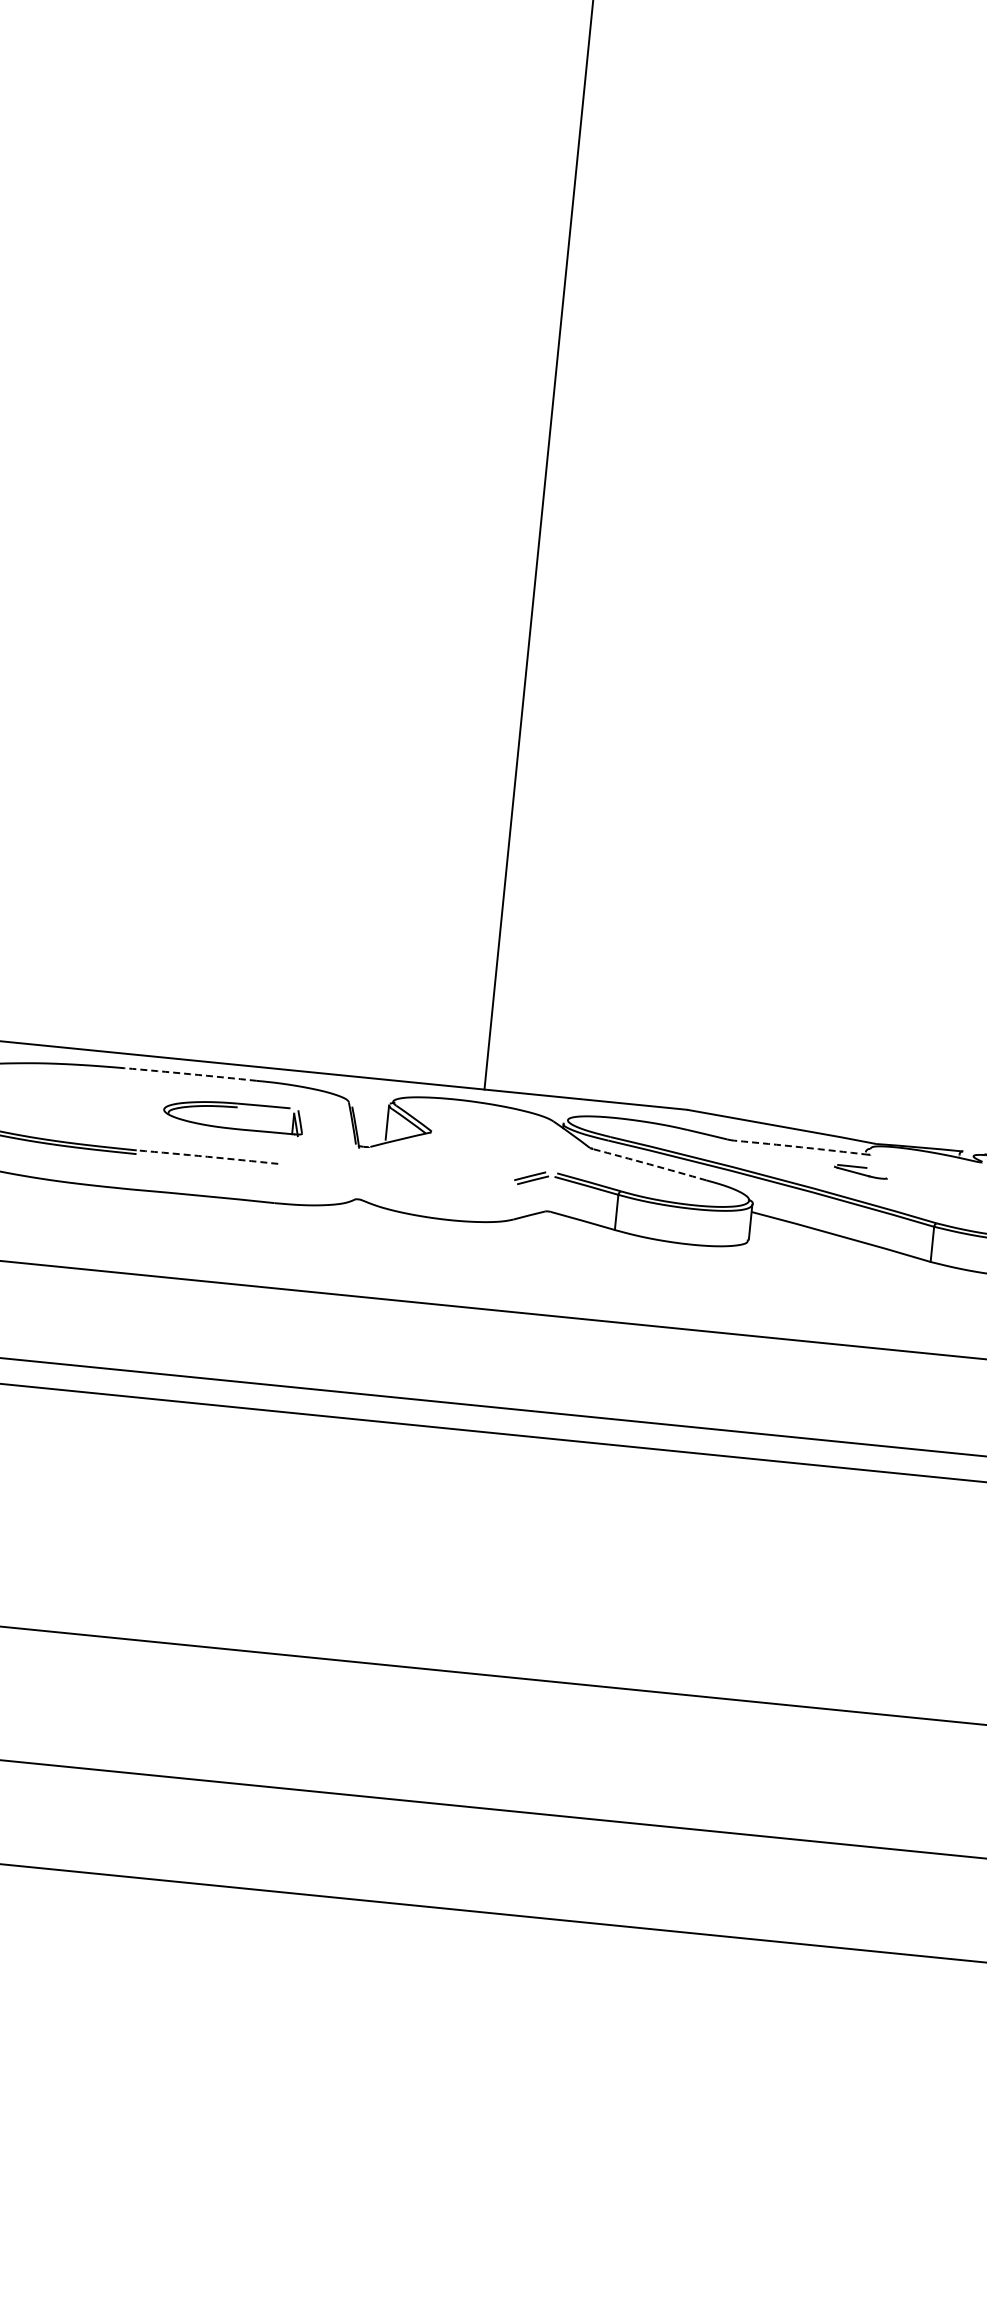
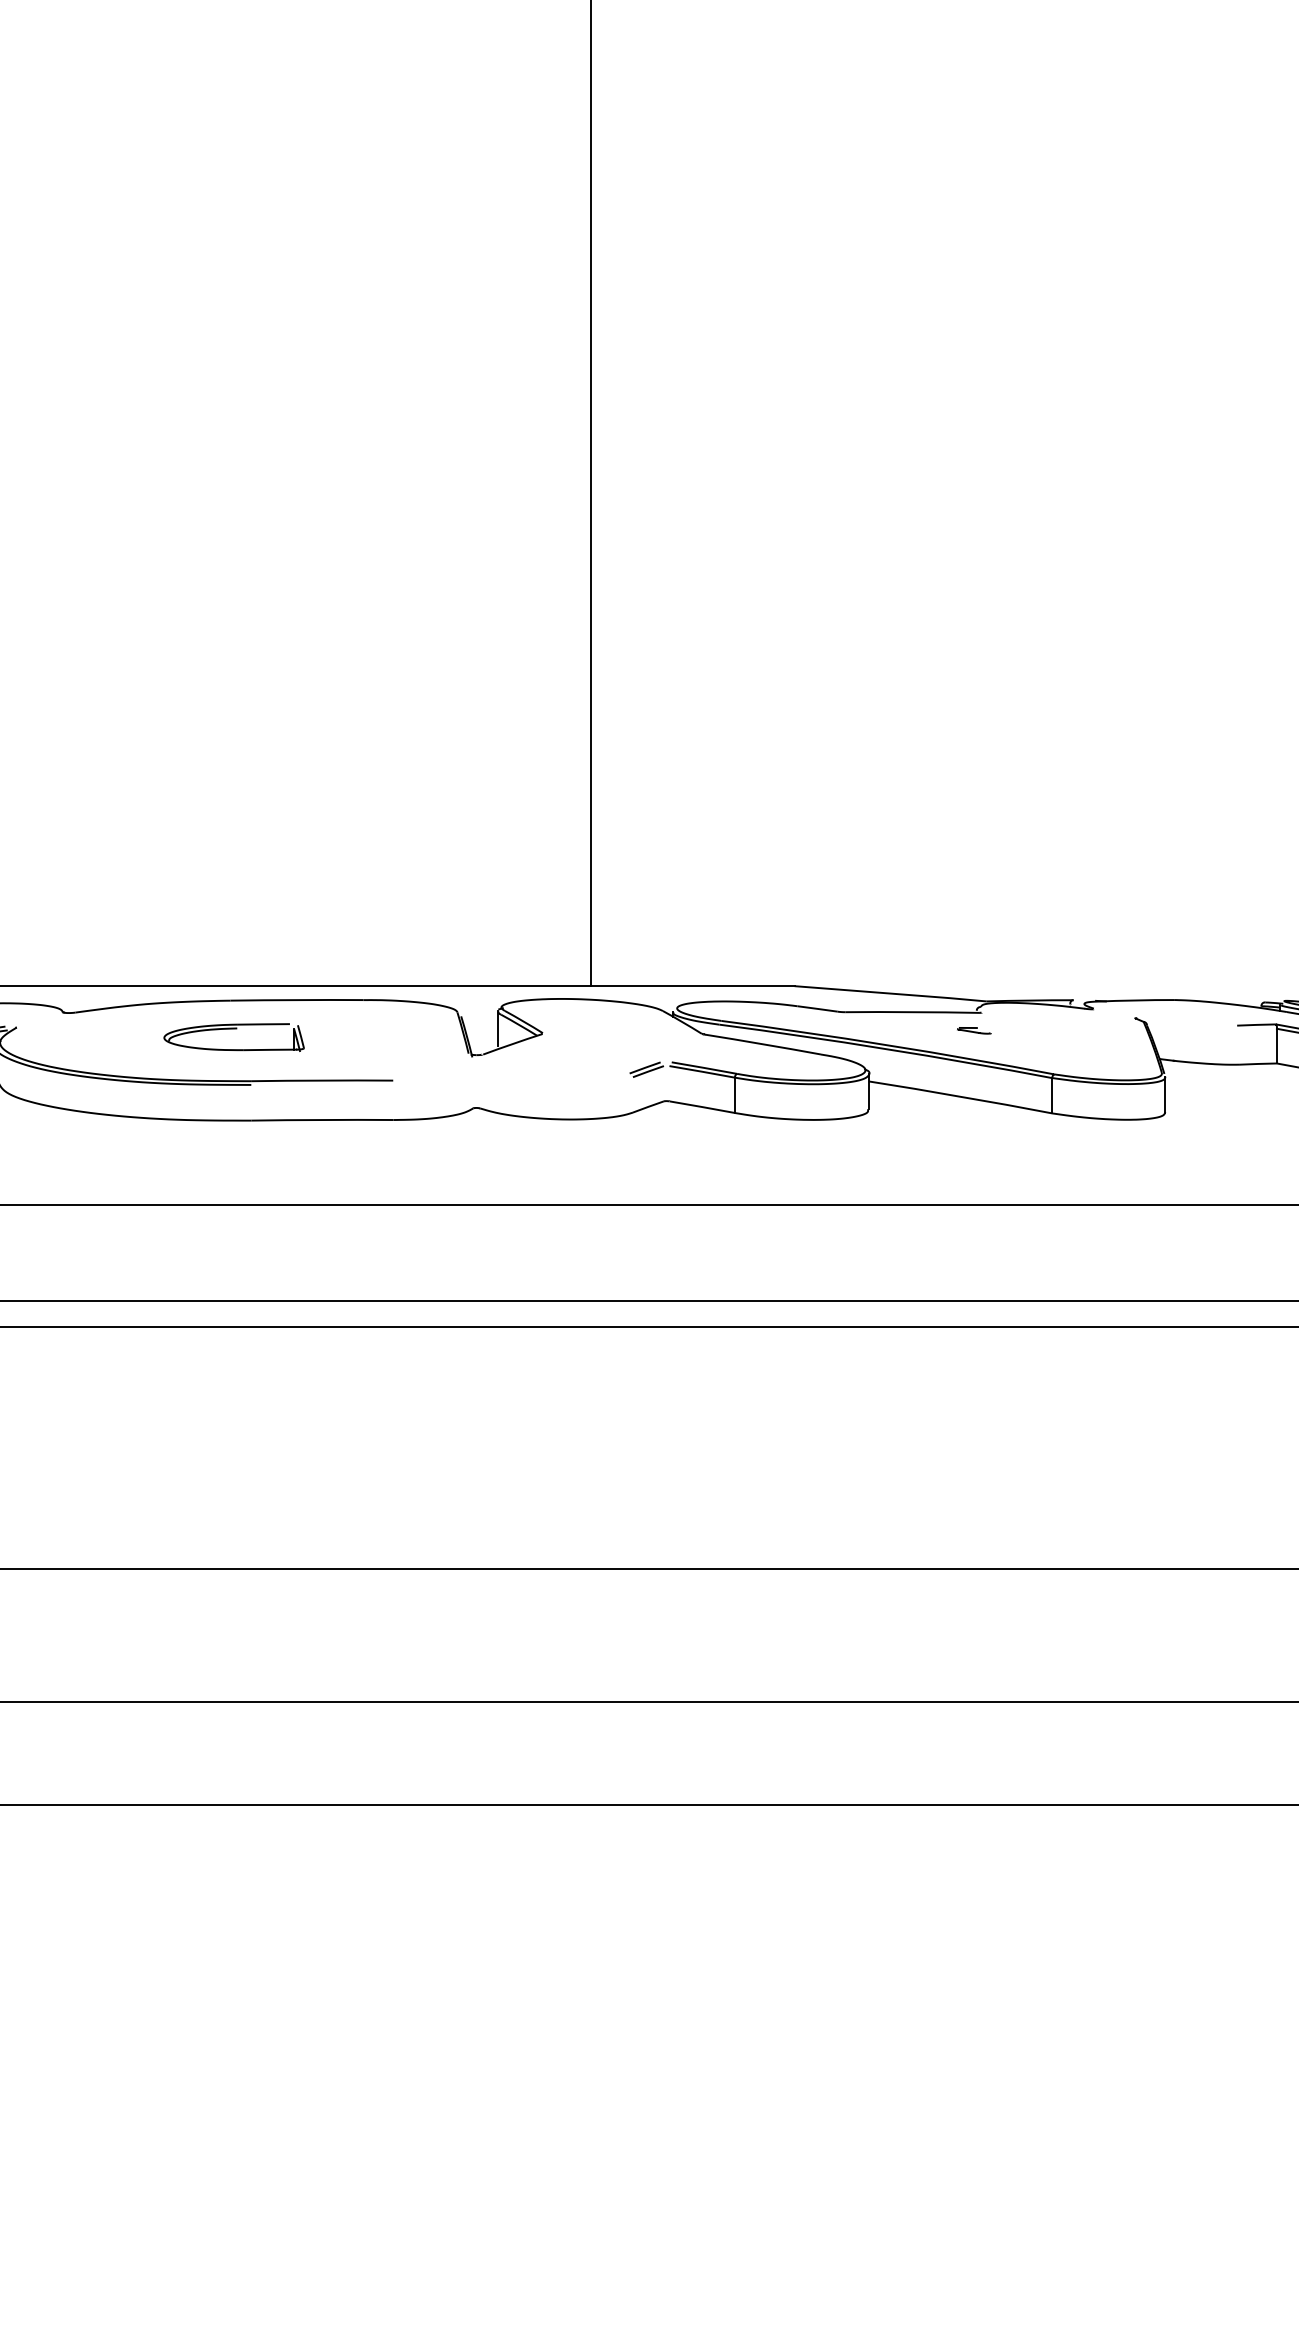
arc: (190, 1074) -> (297, 1000), dashed -> solid
part: (233, 1108) -> (233, 1029), moved
arc: (801, 1147) -> (912, 1012), dashed -> solid
arc: (207, 1156) -> (322, 1080), dashed -> solid
arc: (650, 1164) -> (763, 1044), dashed -> solid
part: (861, 1171) -> (974, 1030), size x0.62

